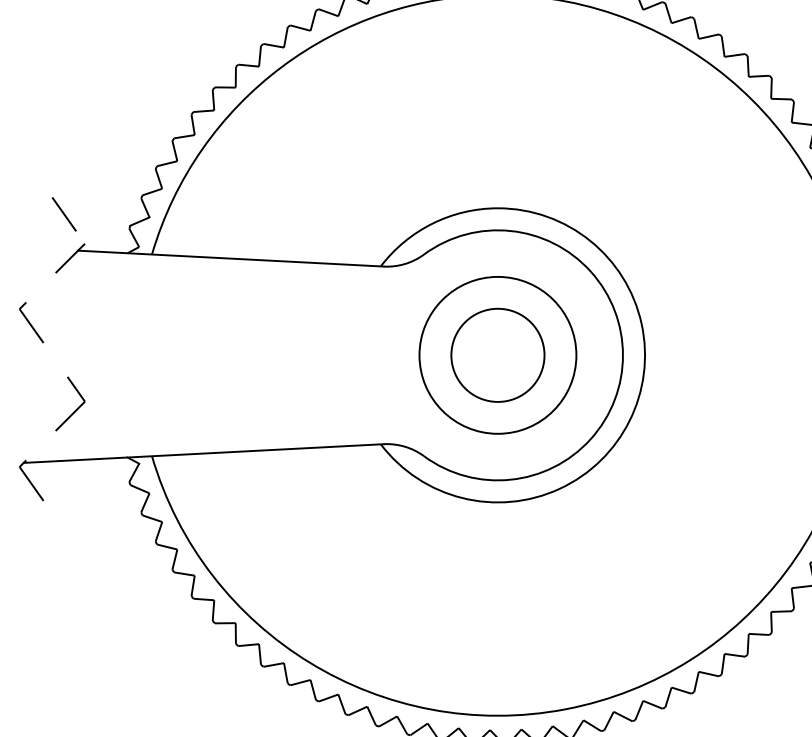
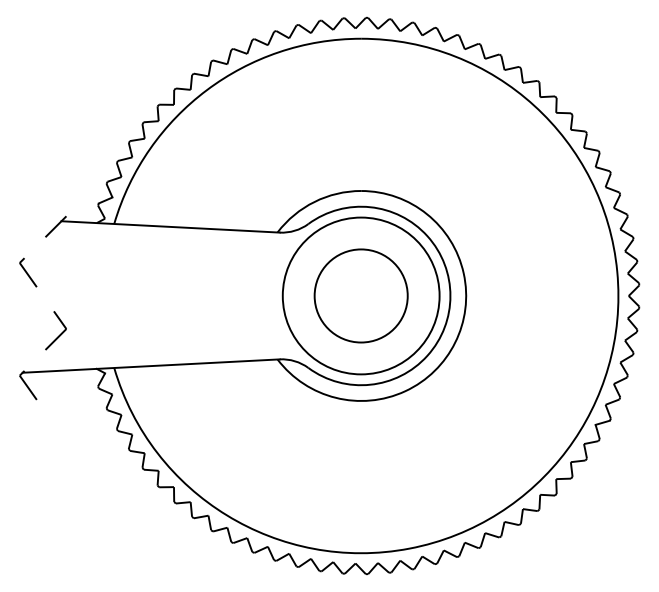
line: (64, 214) -> (51, 195), removed
circle: (496, 354) -> (360, 295), size x1.4
circle: (498, 354) -> (361, 295), size x1.4

